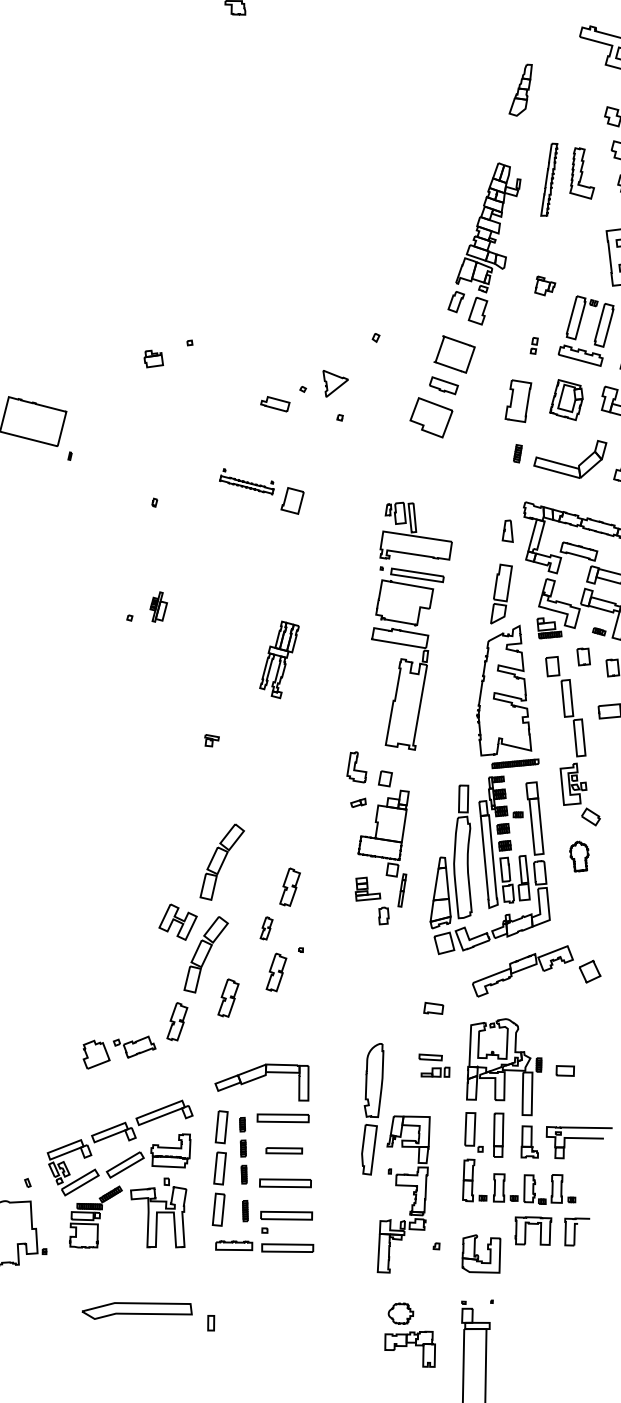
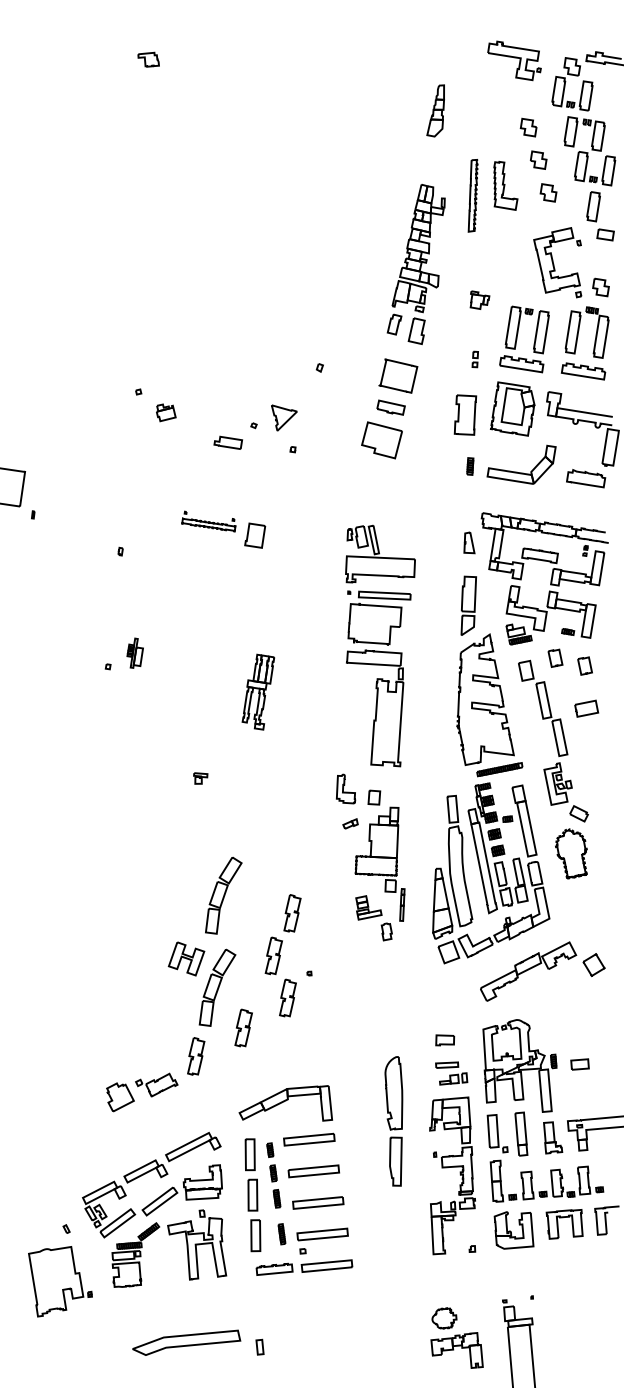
part: (154, 359) -> (166, 412), moved
part: (566, 399) -> (512, 408), size x1.43
part: (579, 856) -> (571, 853), size x1.67
part: (266, 927) -> (273, 955), size x1.67
part: (434, 1009) -> (445, 1040), moved
part: (284, 1150) -> (313, 1171), size x1.43
part: (412, 1194) -> (459, 1174), moved
part: (480, 1254) -> (513, 1230), moved

